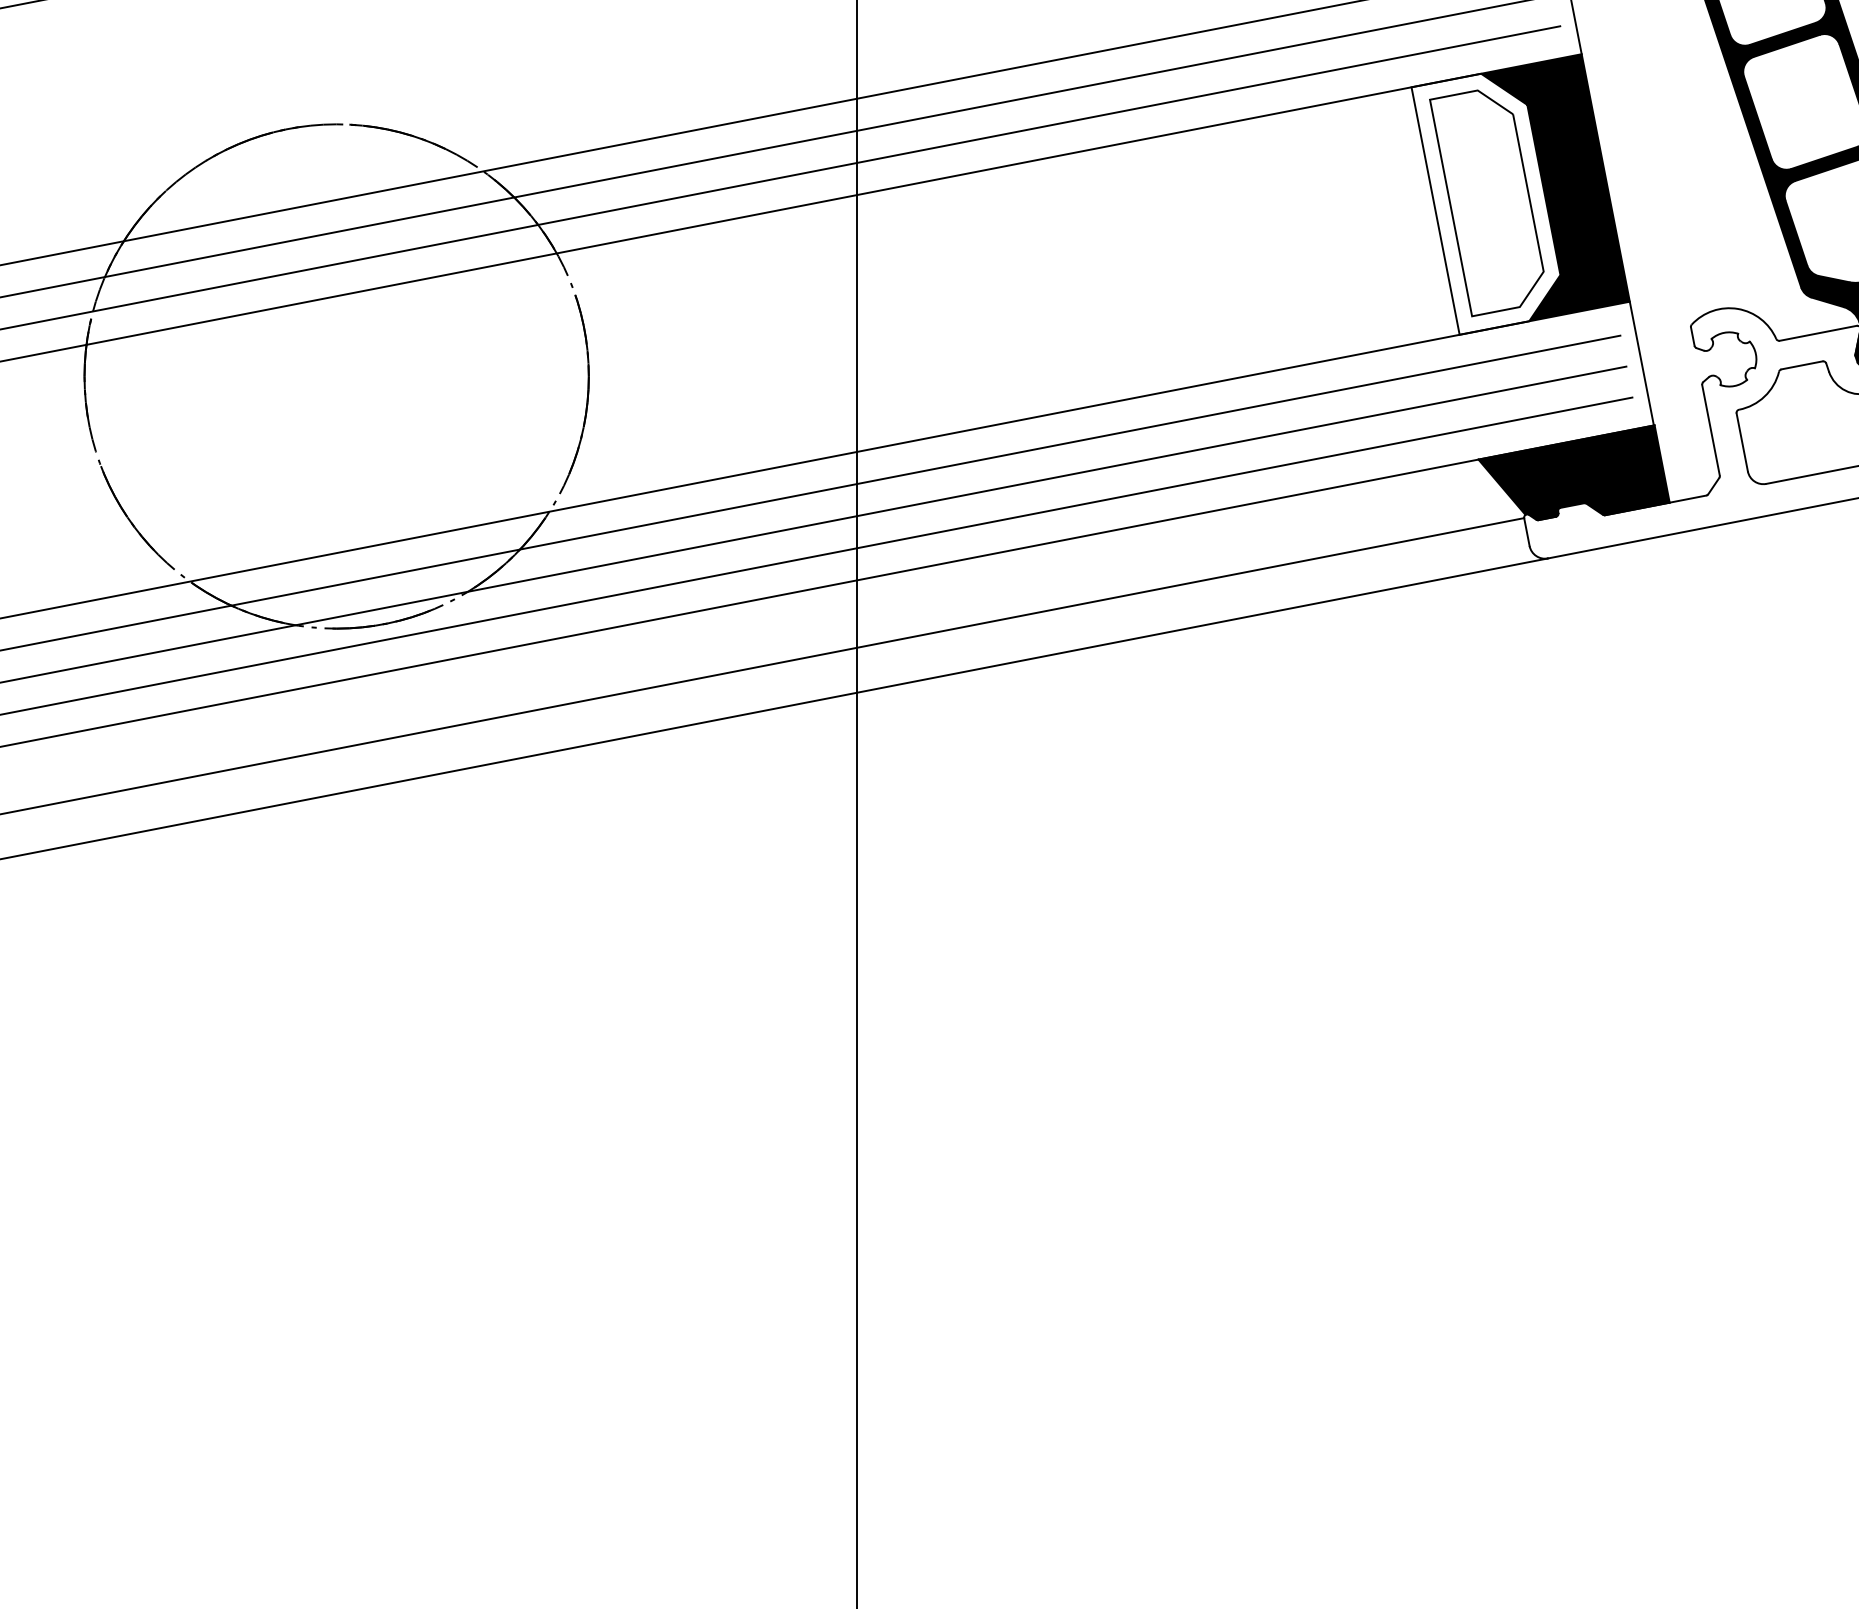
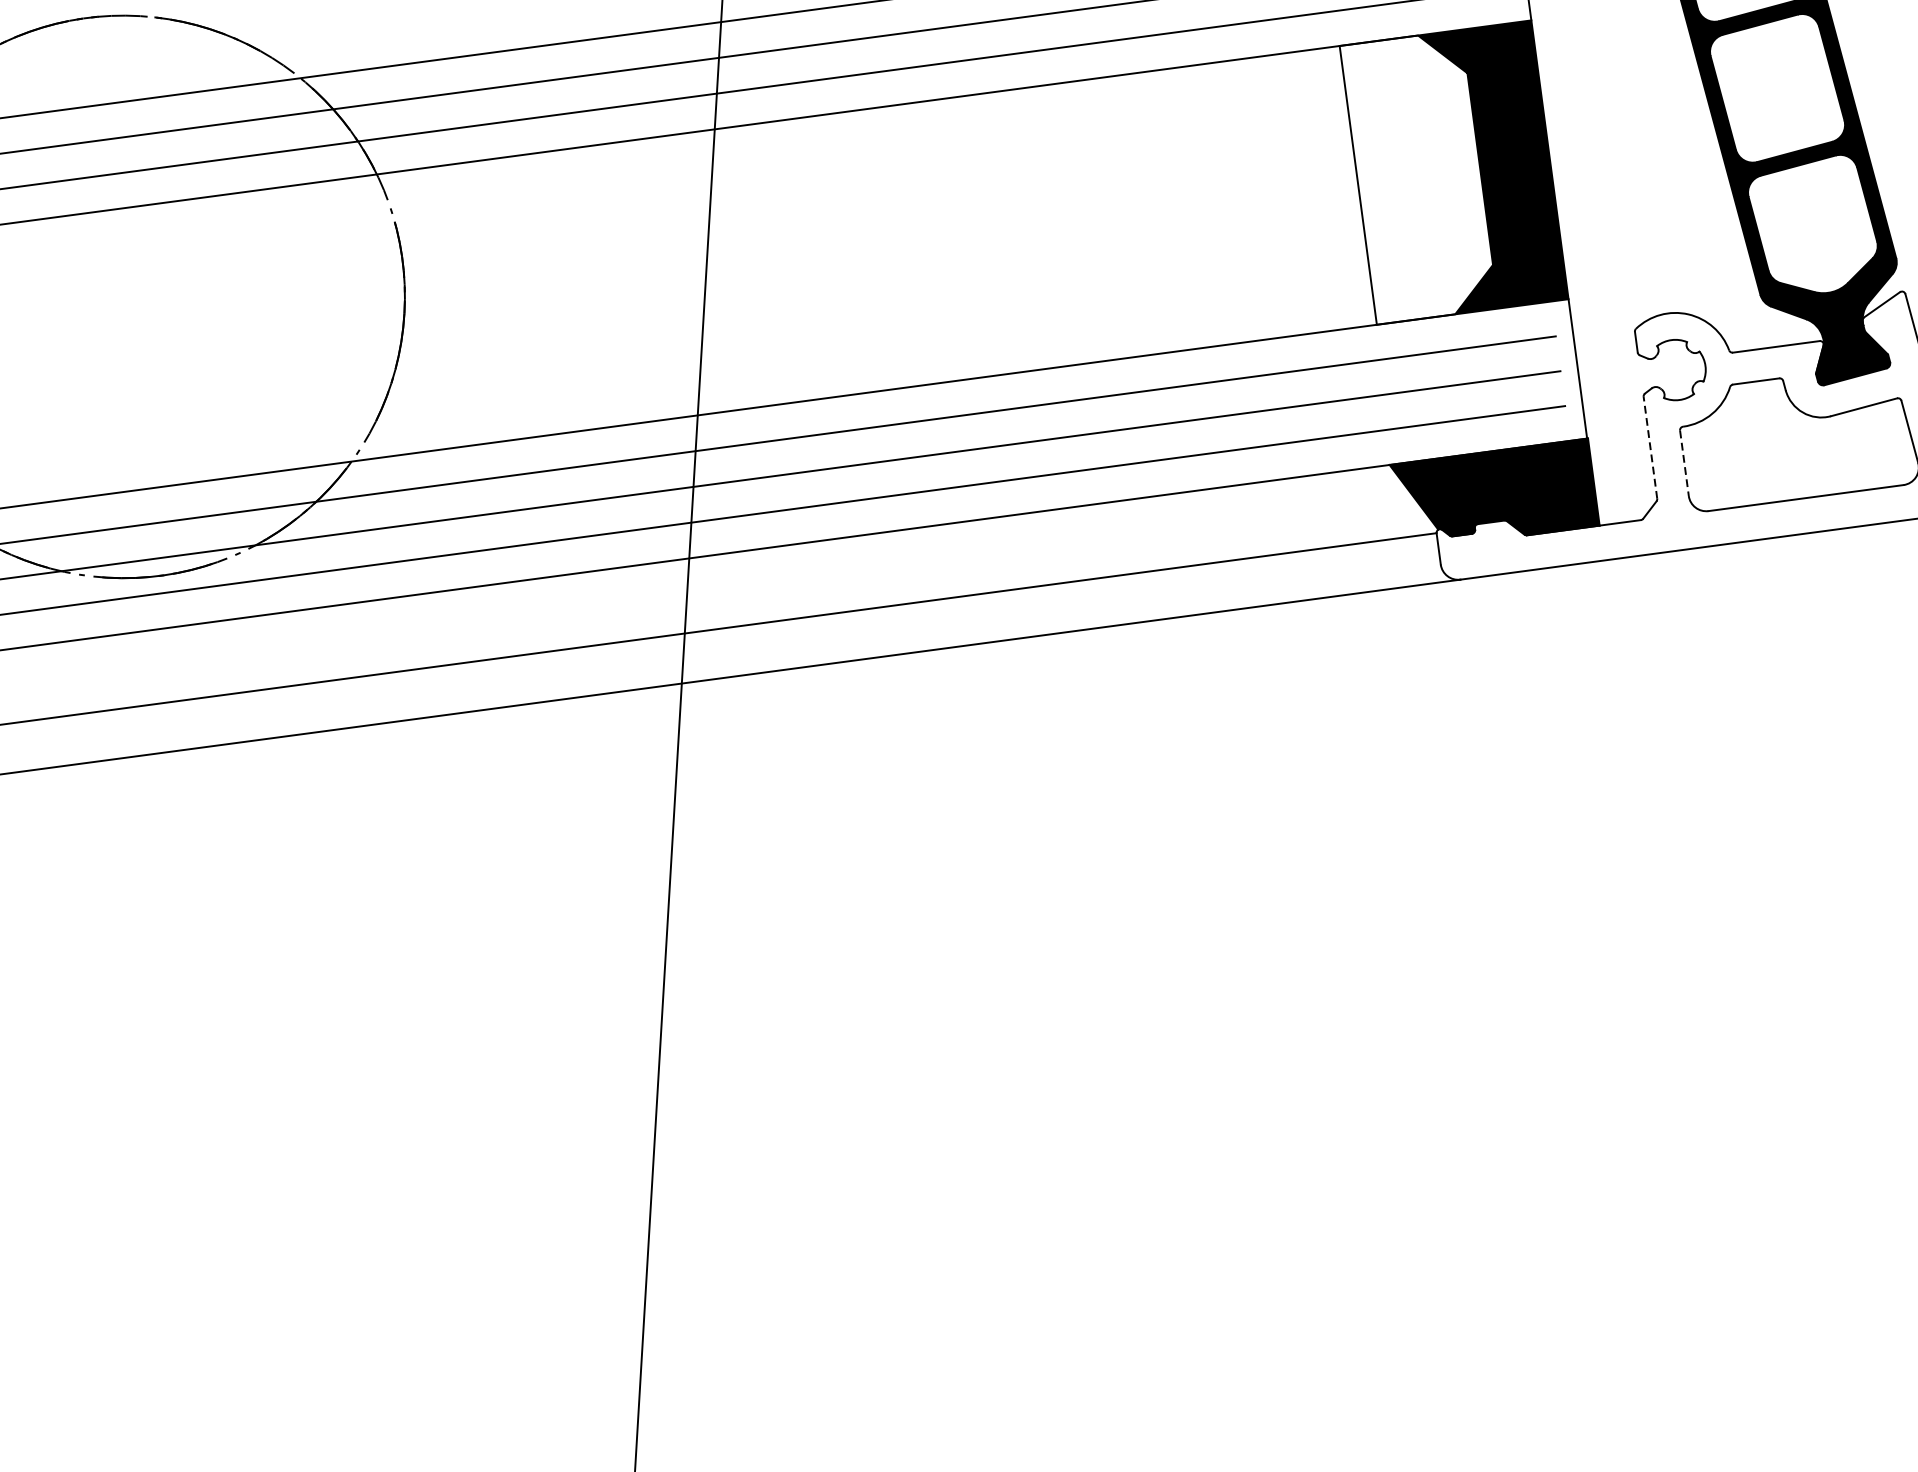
part: (1486, 203) -> (1415, 180), removed
line: (1710, 429) -> (1649, 446), solid -> dashed
line: (1742, 442) -> (1684, 463), solid -> dashed

